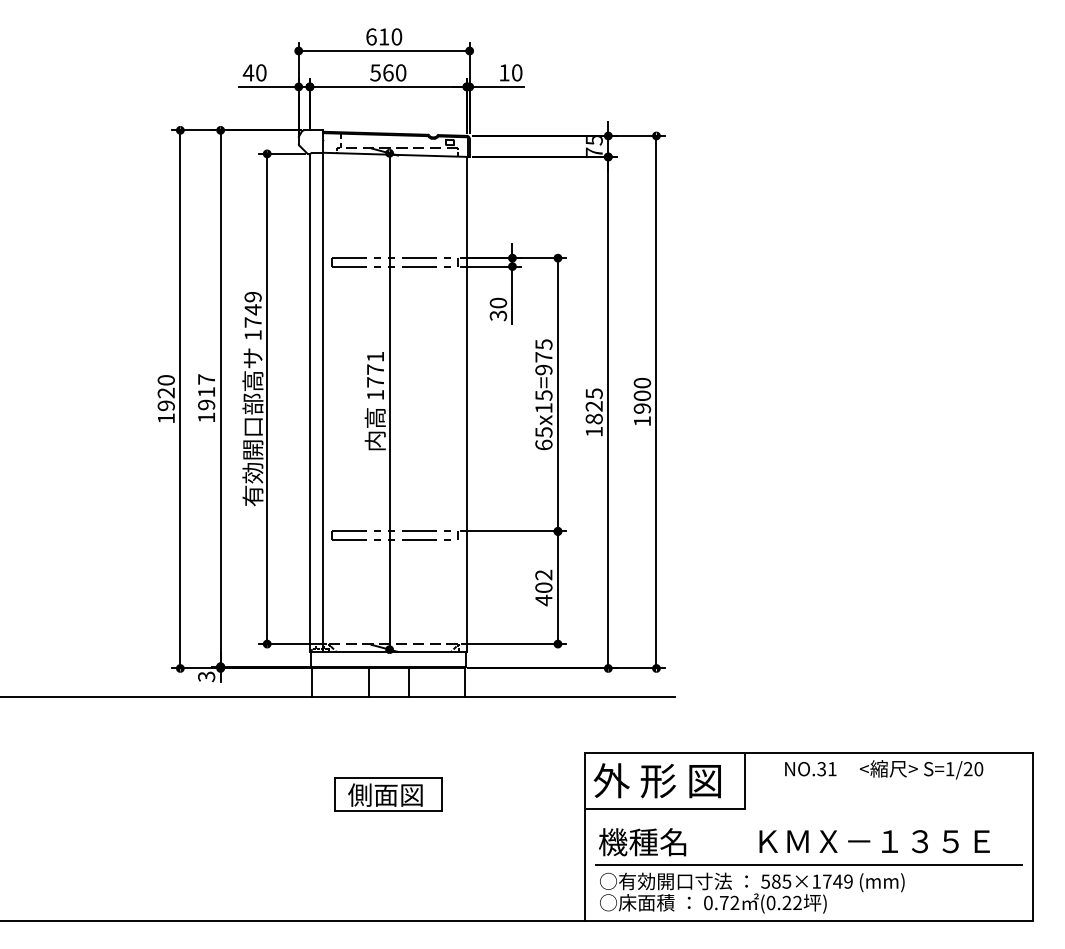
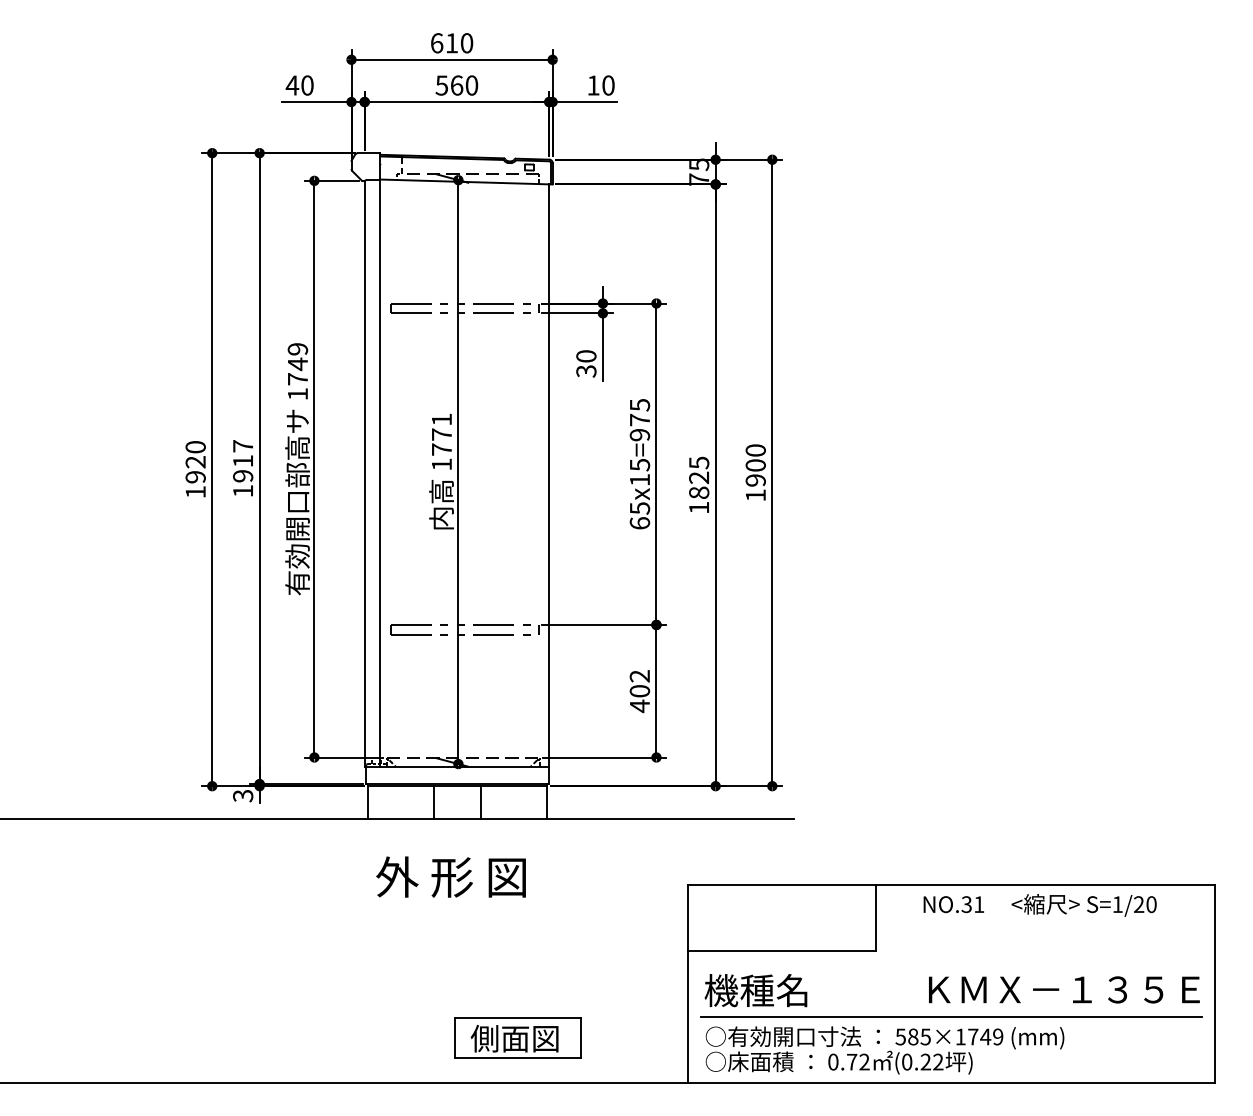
text: (656, 780) -> (450, 876), moved
part: (388, 794) -> (518, 1037), moved
text: (874, 841) -> (1064, 989), moved

